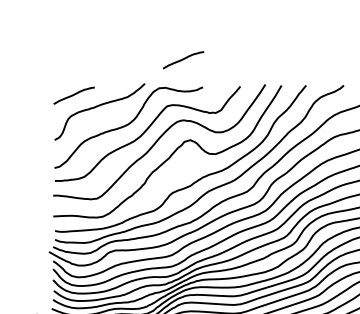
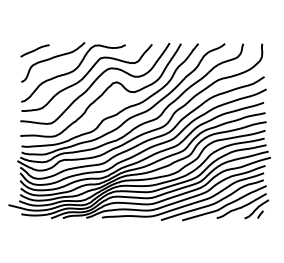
curve: (182, 59) -> (111, 25), removed

